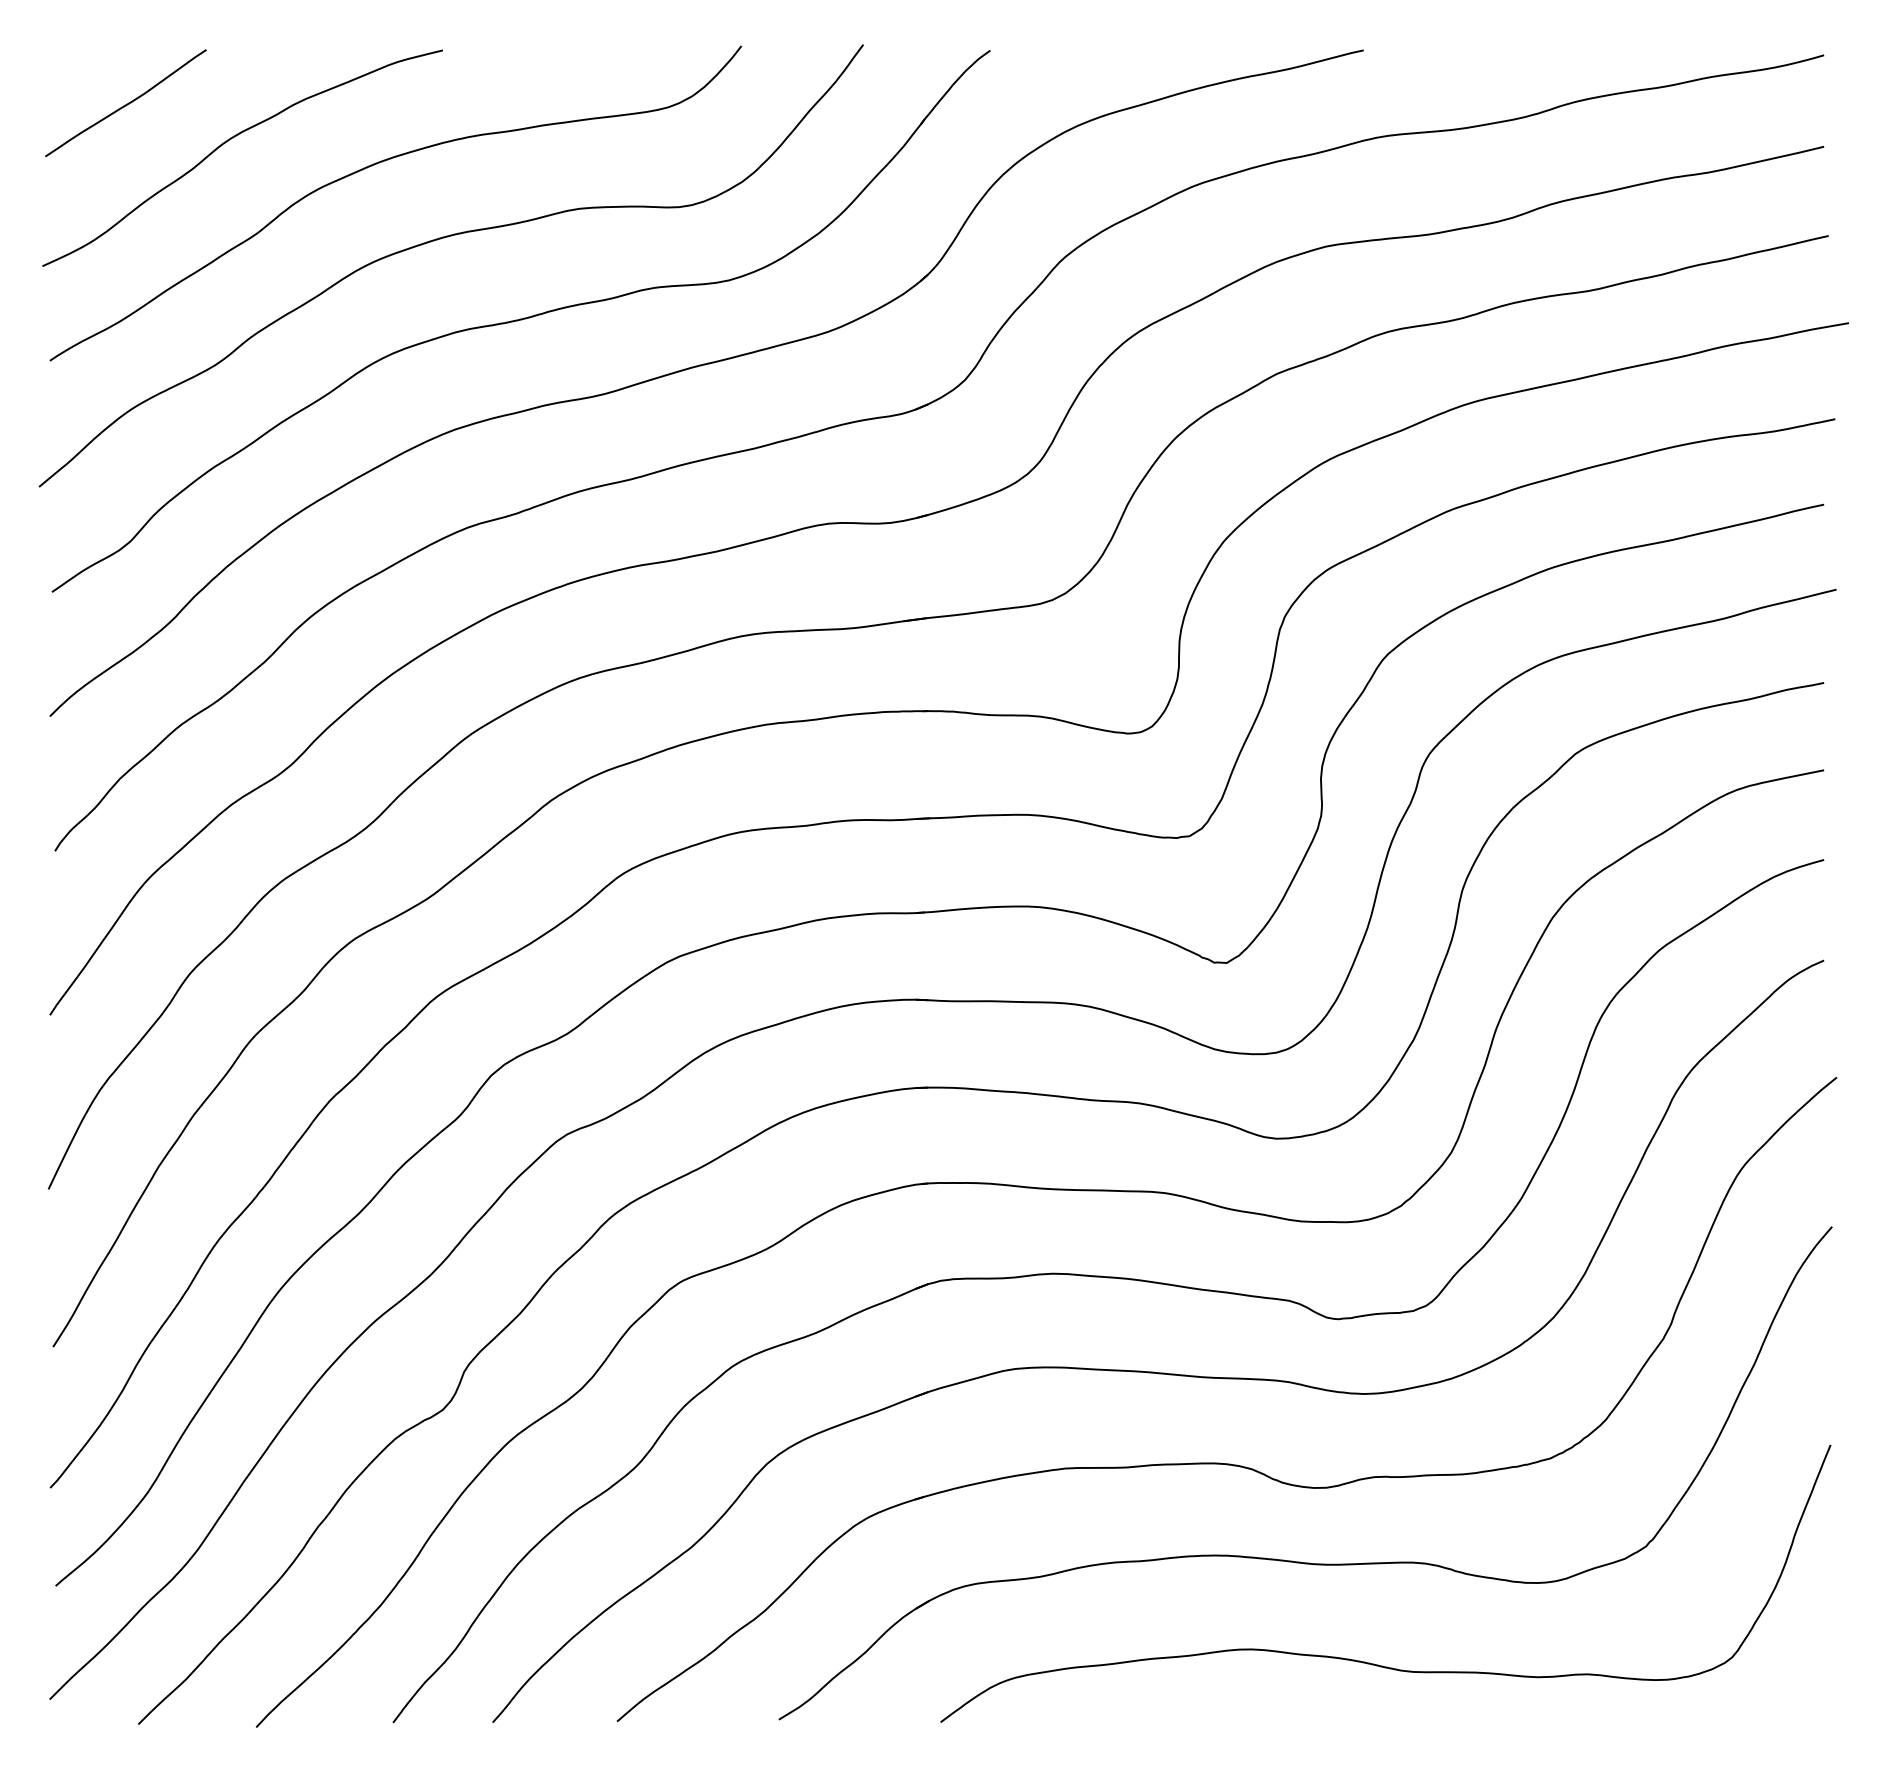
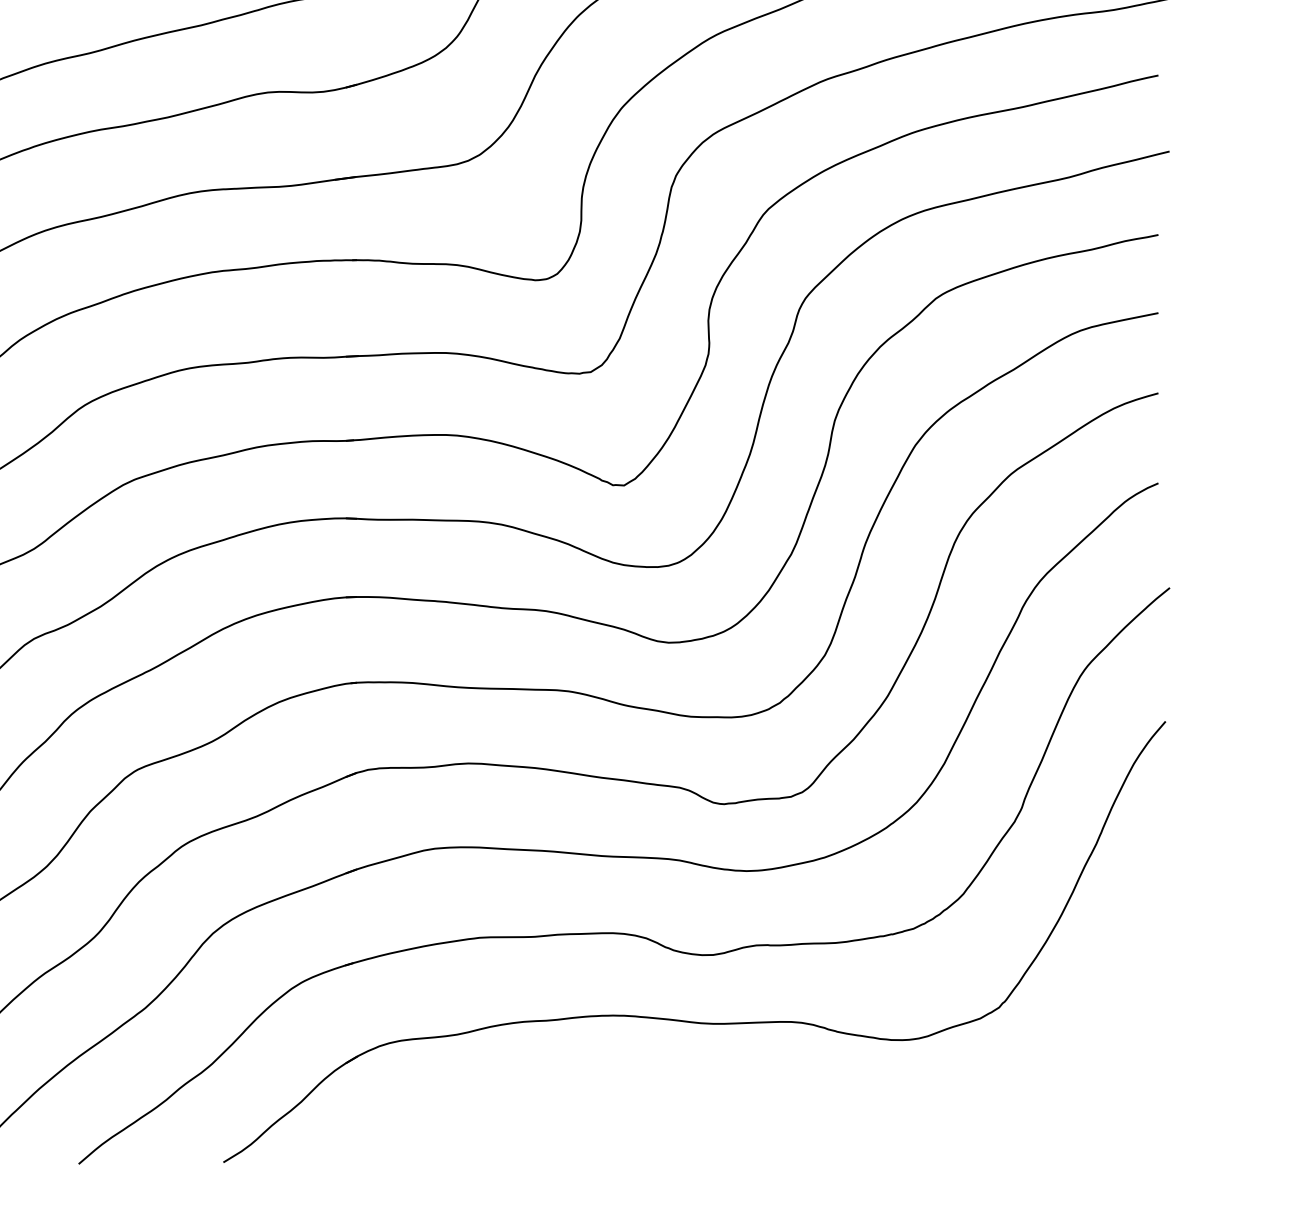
curve: (1365, 1661) -> (748, 1110), removed

